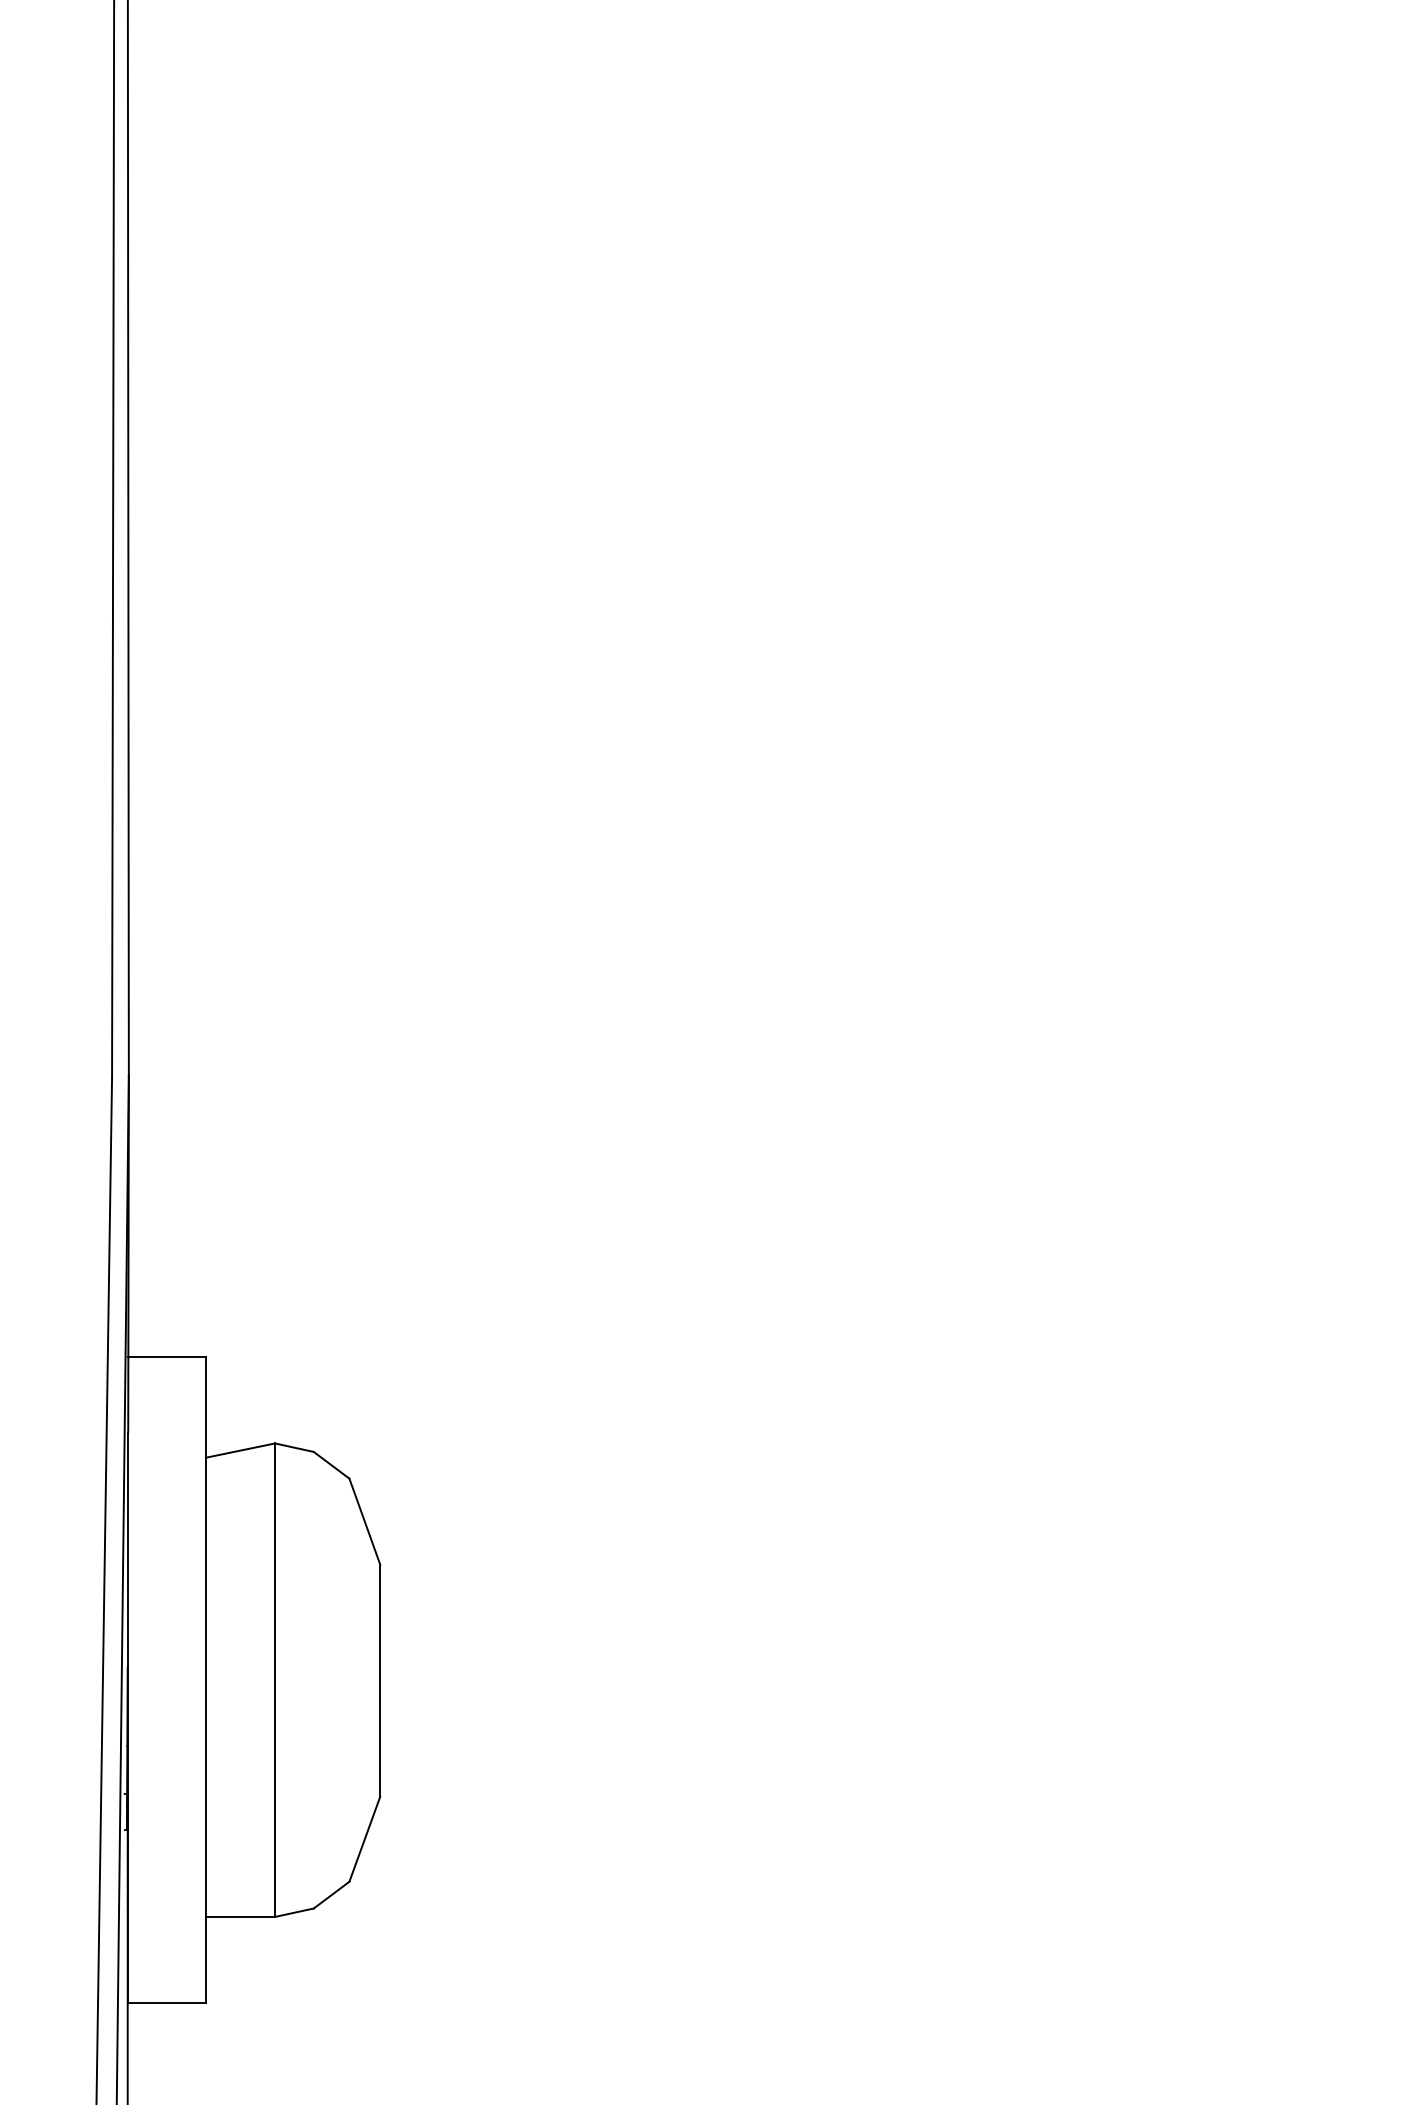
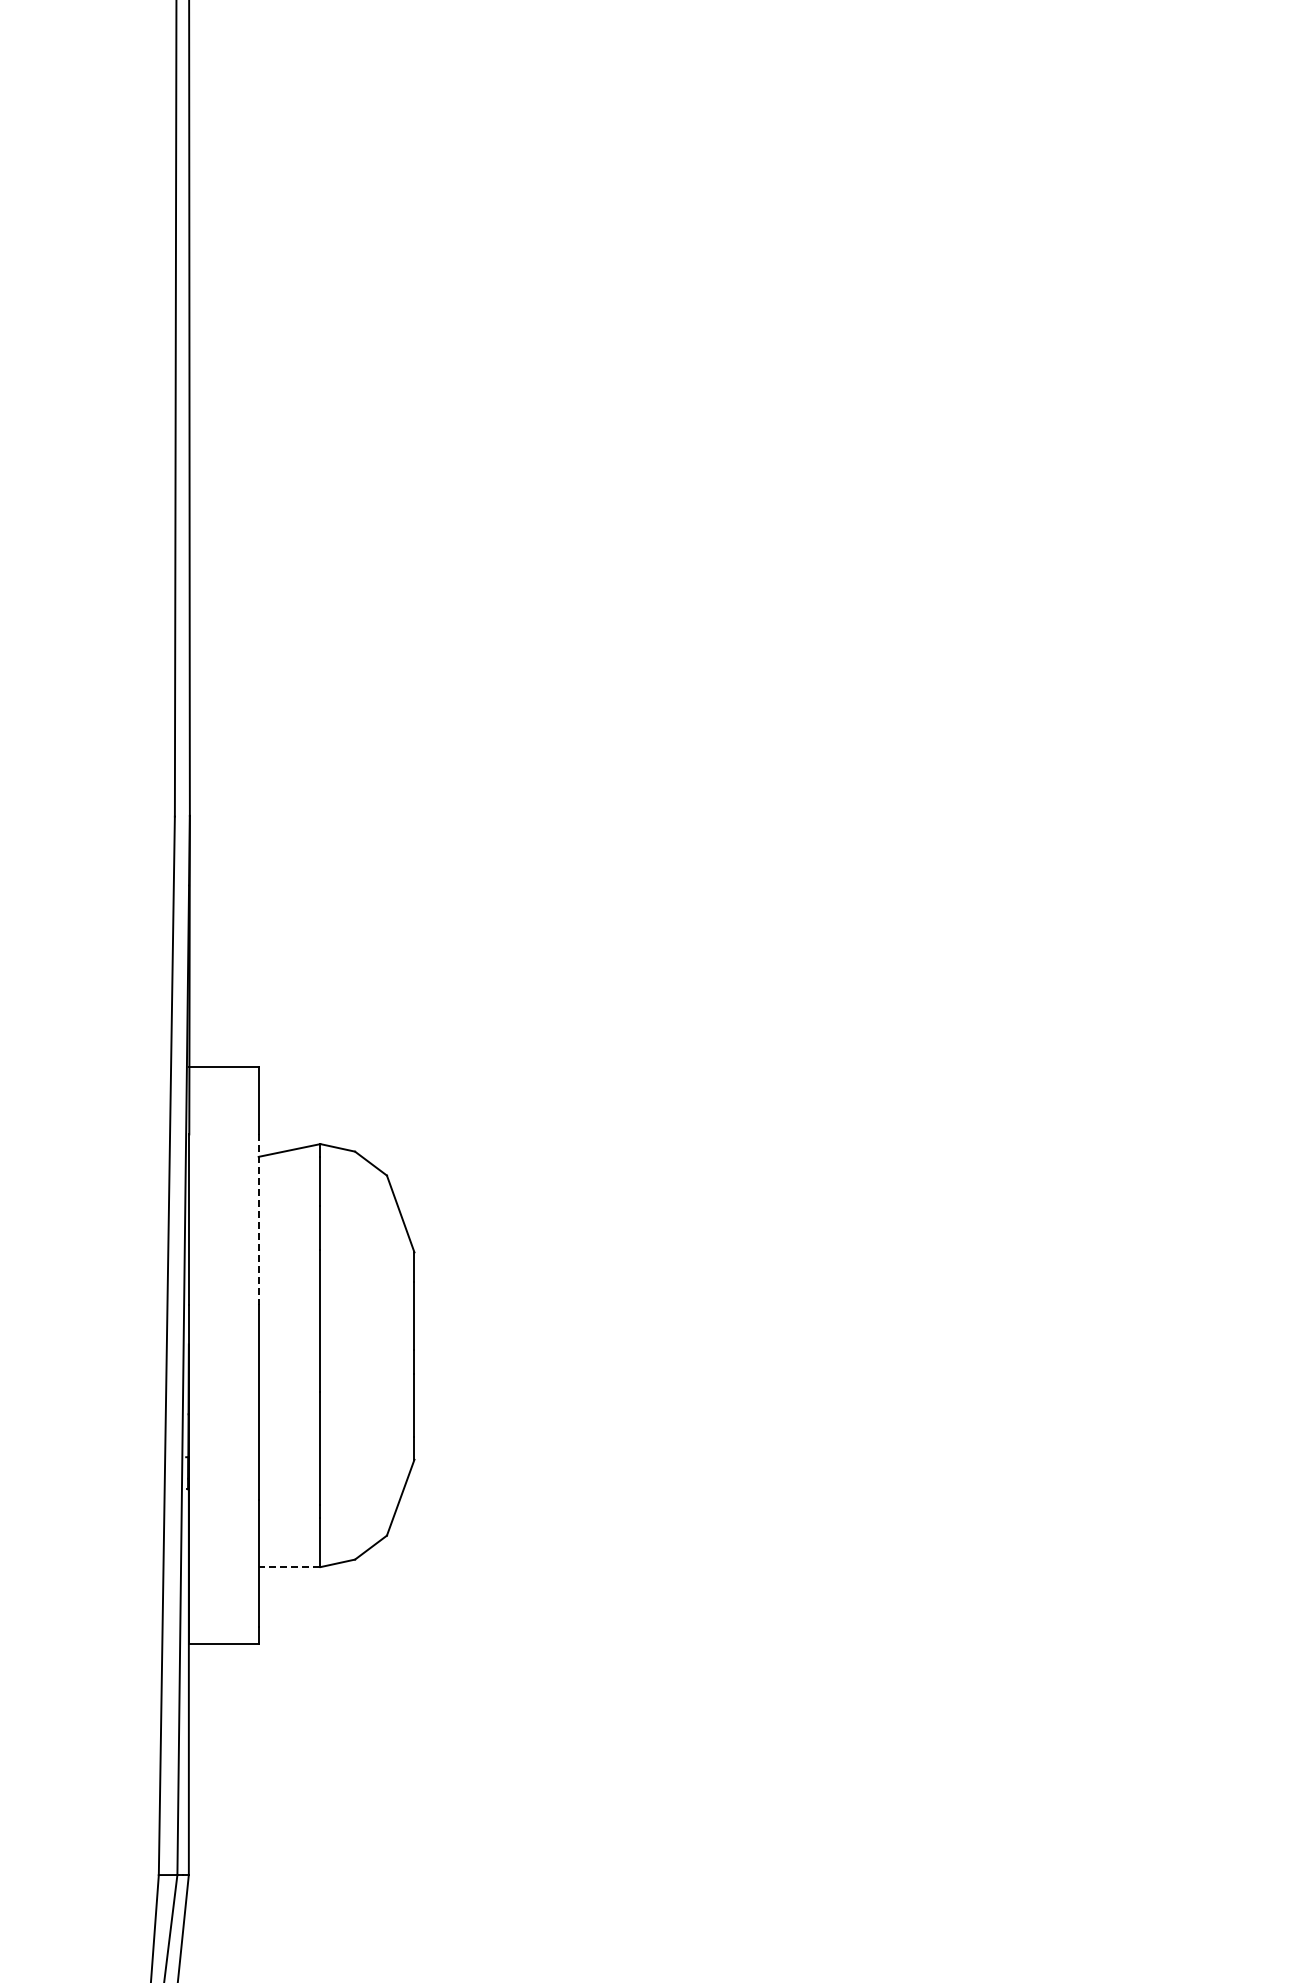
line: (205, 1527) -> (258, 1219), solid -> dashed
line: (240, 1917) -> (289, 1567), solid -> dashed

